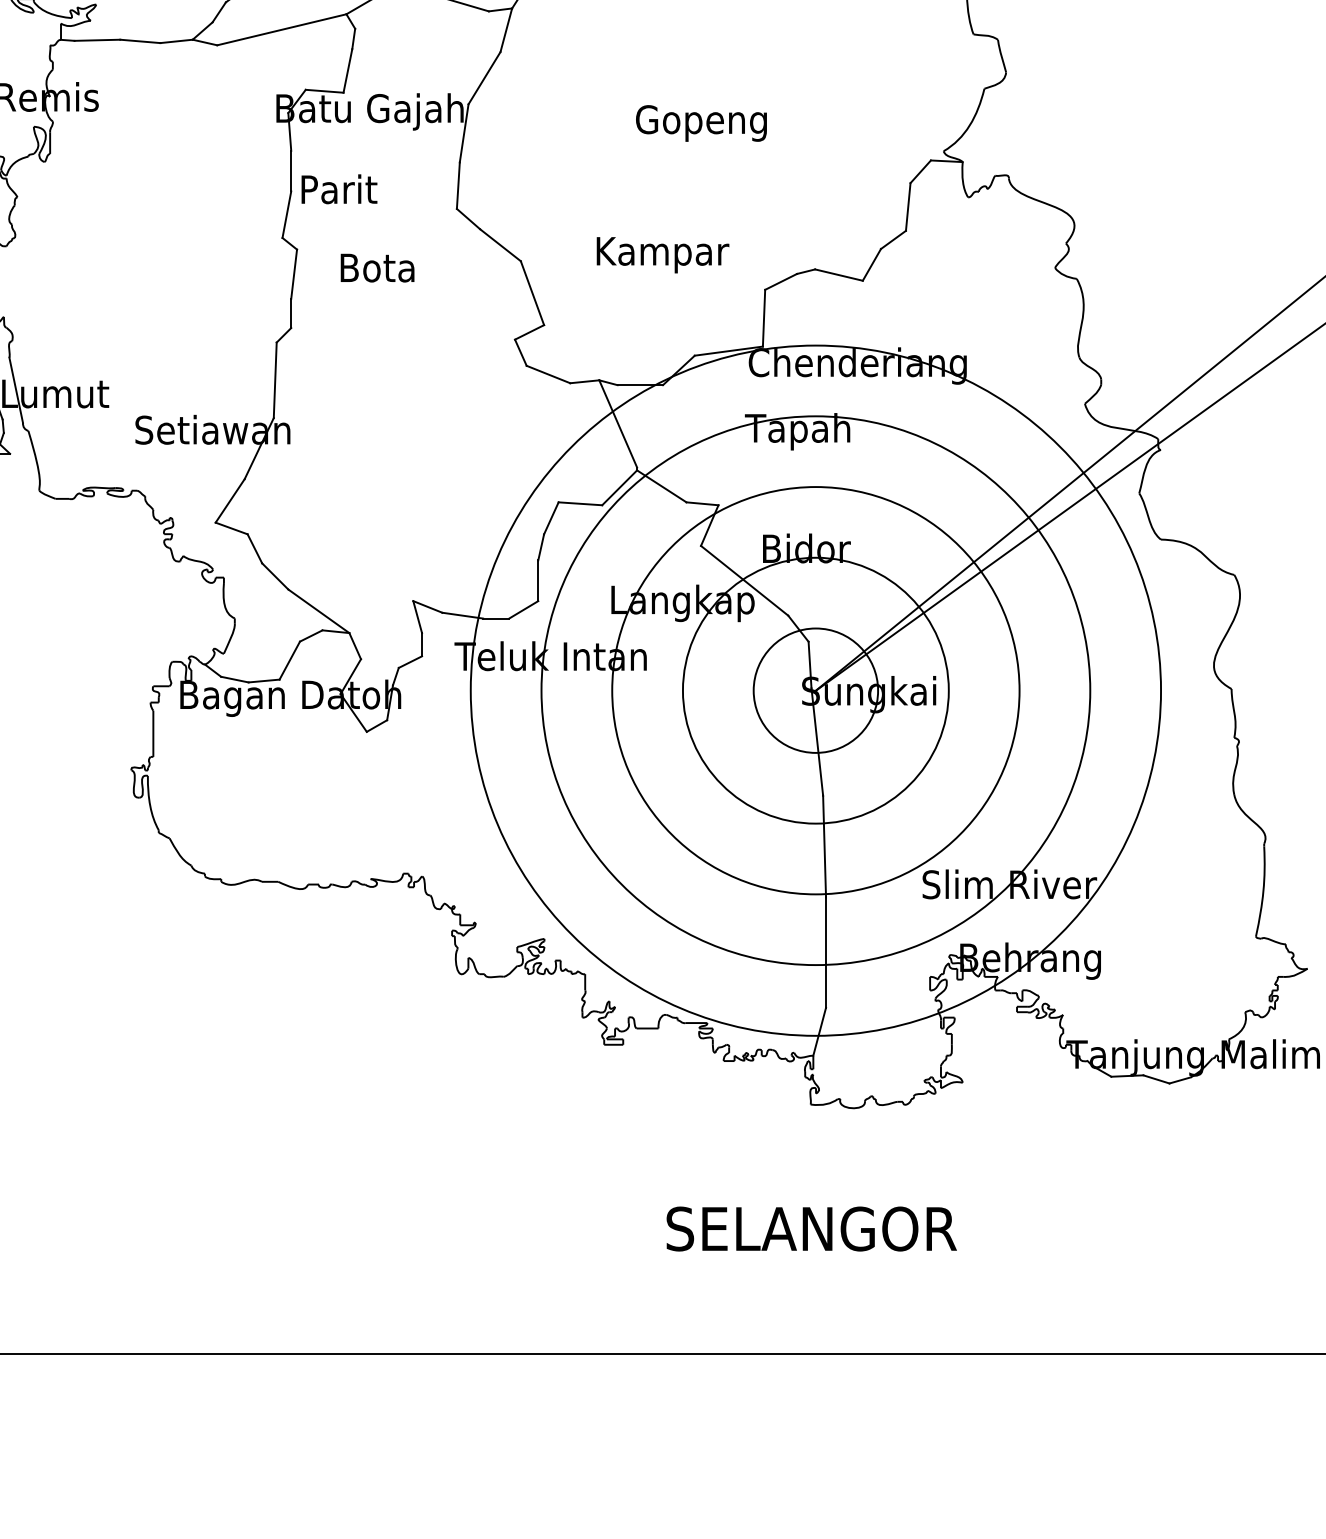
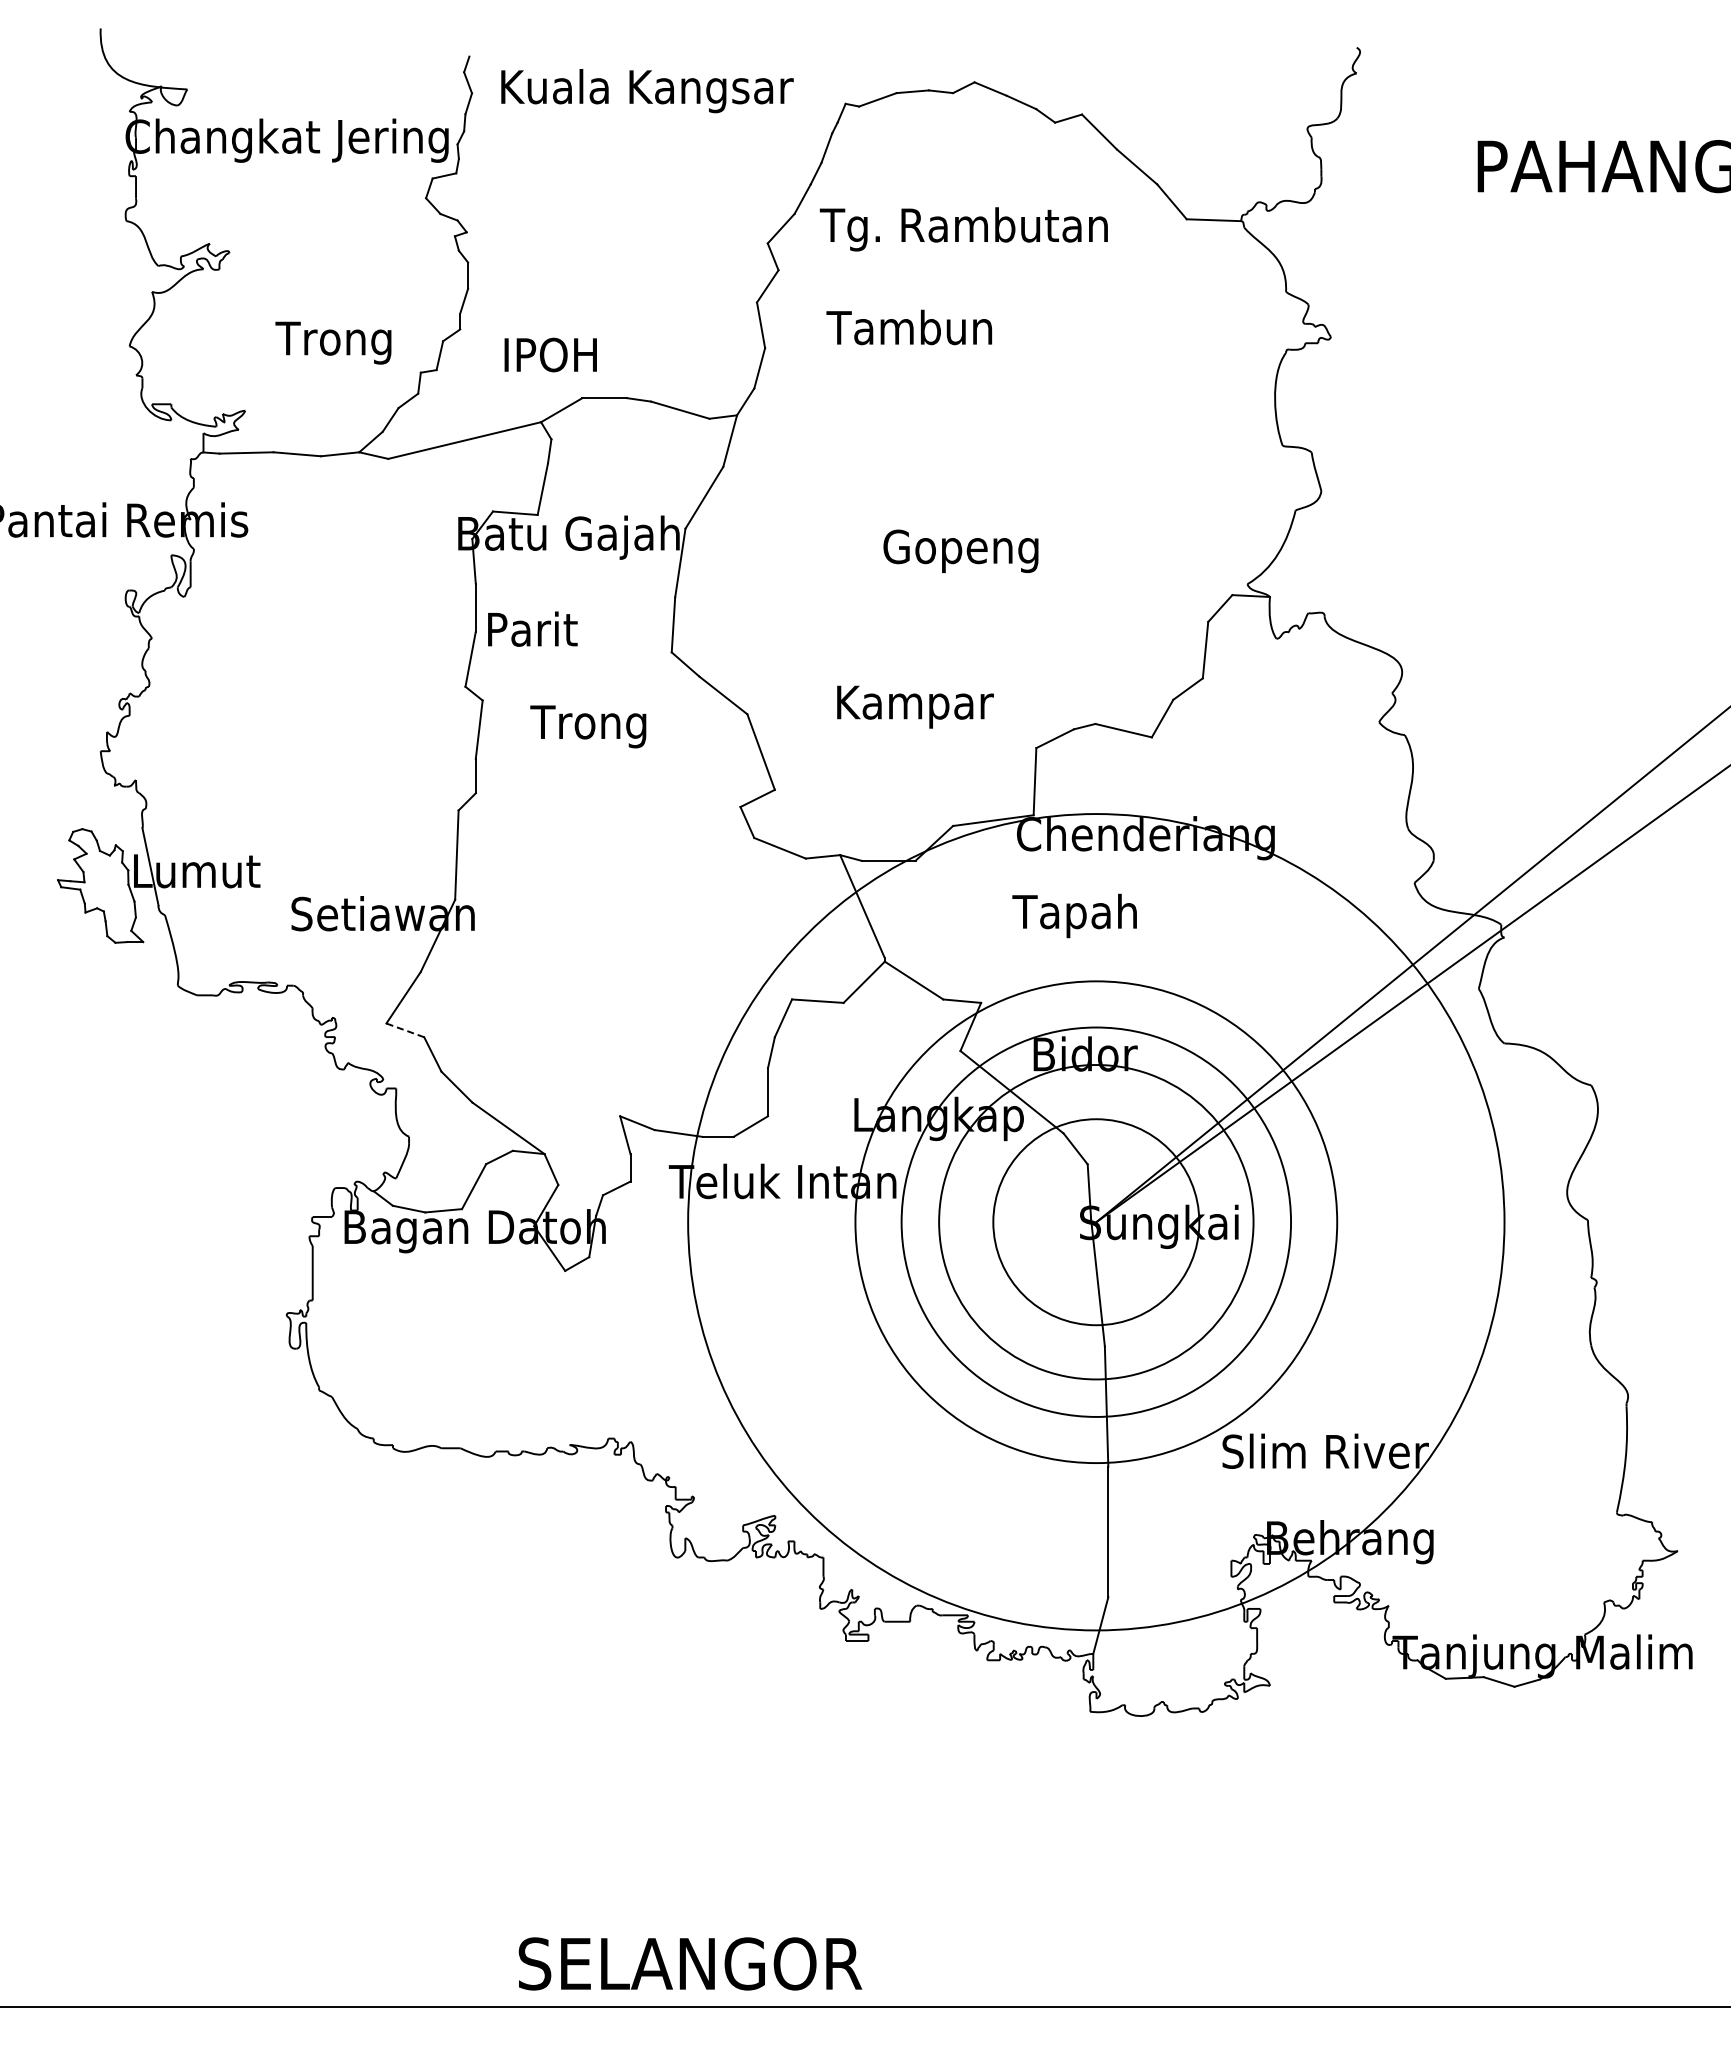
text: (386, 271) -> (588, 726), Bota -> Trong
line: (230, 528) -> (404, 1030), solid -> dashed
circle: (815, 690) -> (1095, 1221), size x0.6
circle: (815, 690) -> (1095, 1221), size x1.4
text: (811, 1228) -> (690, 1963), moved

